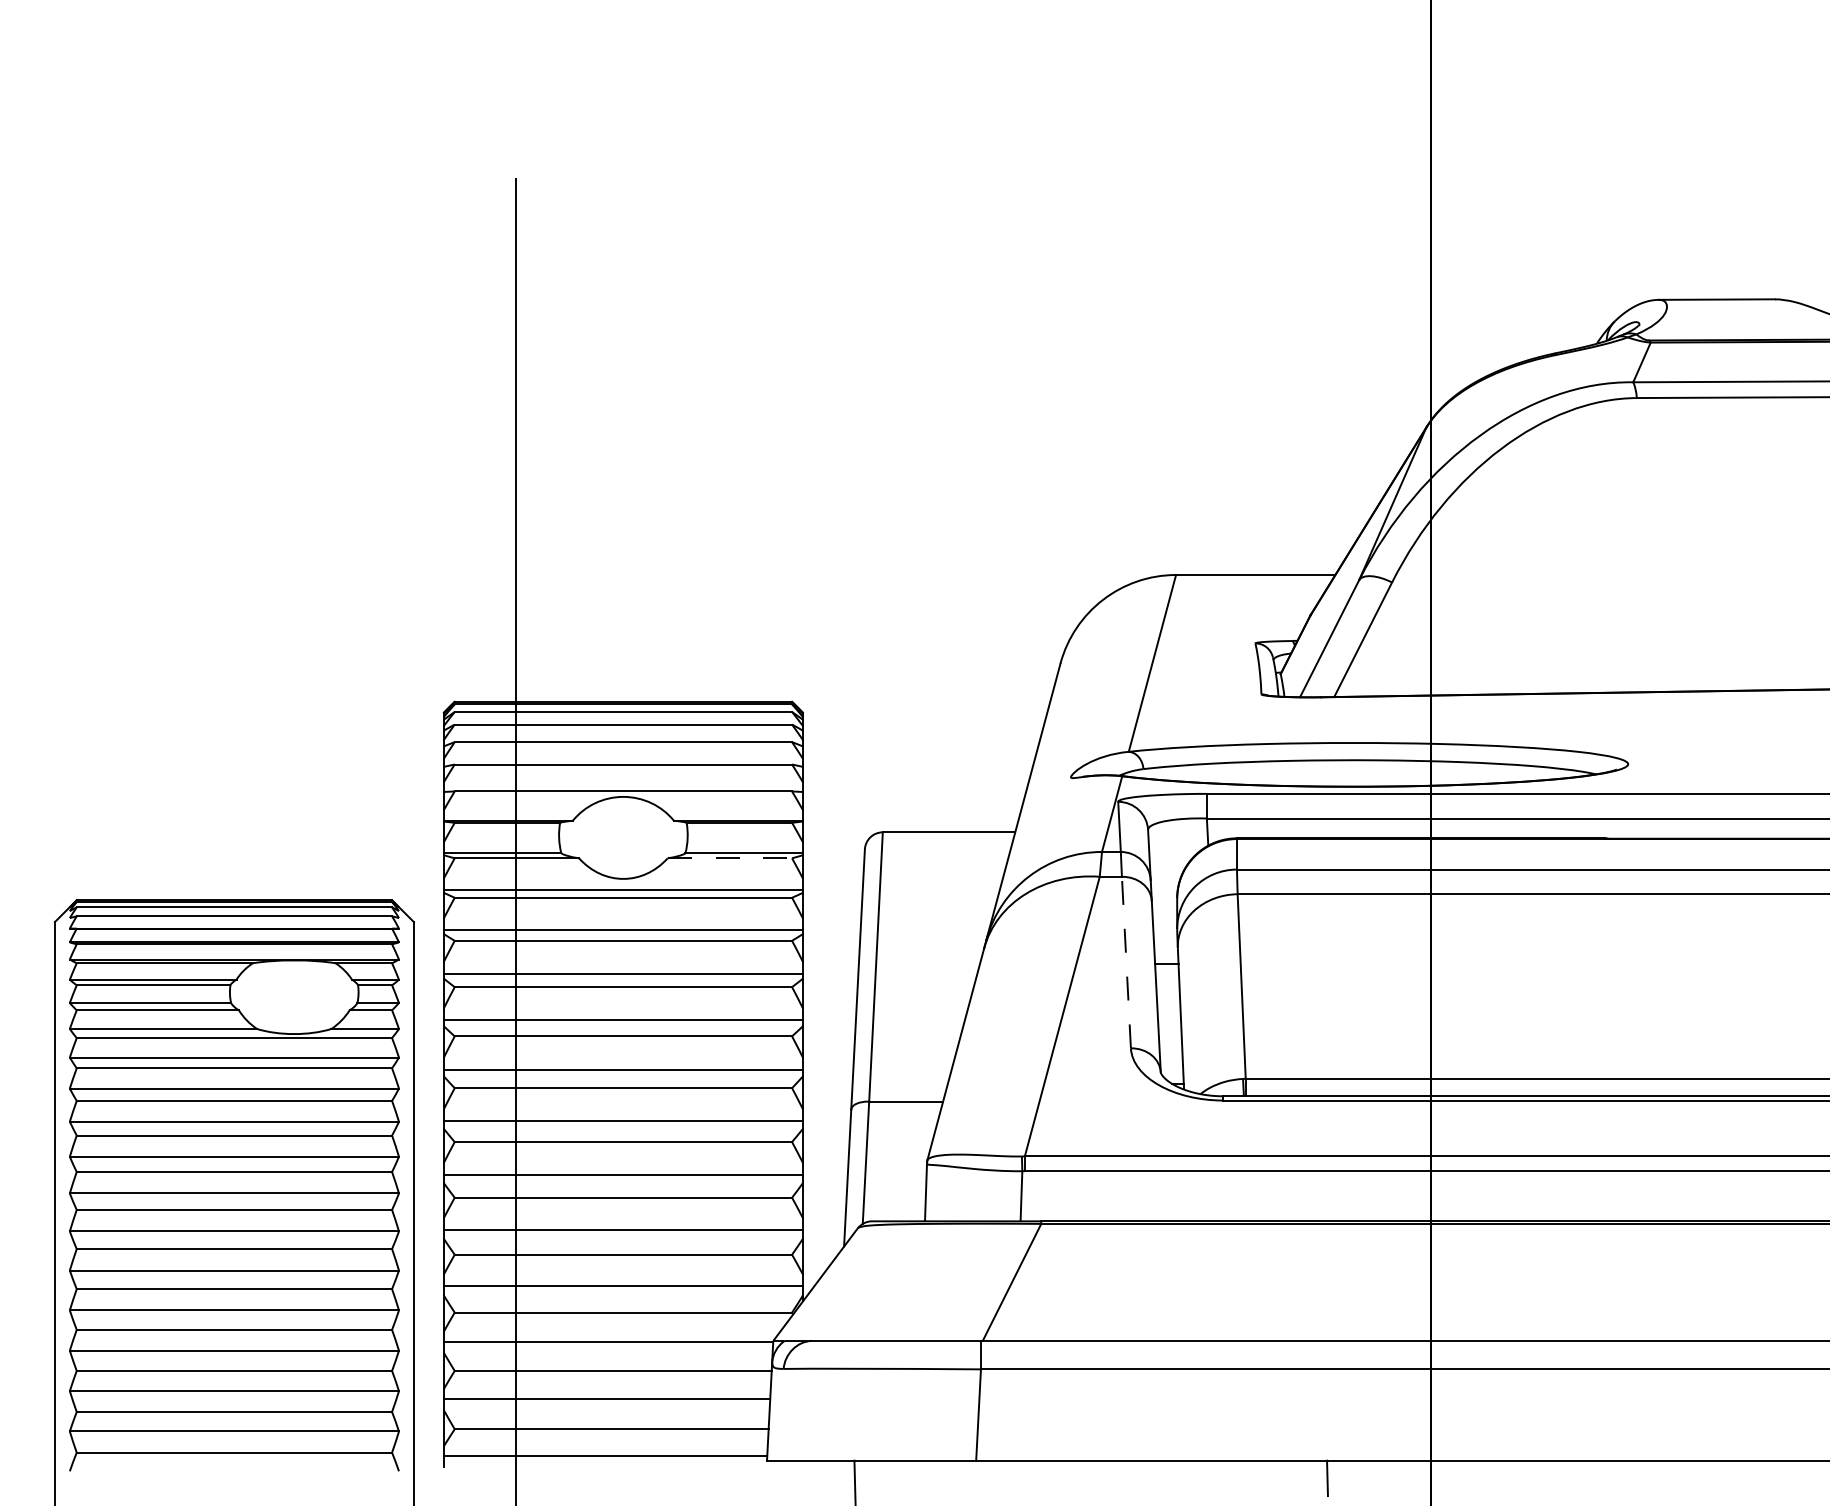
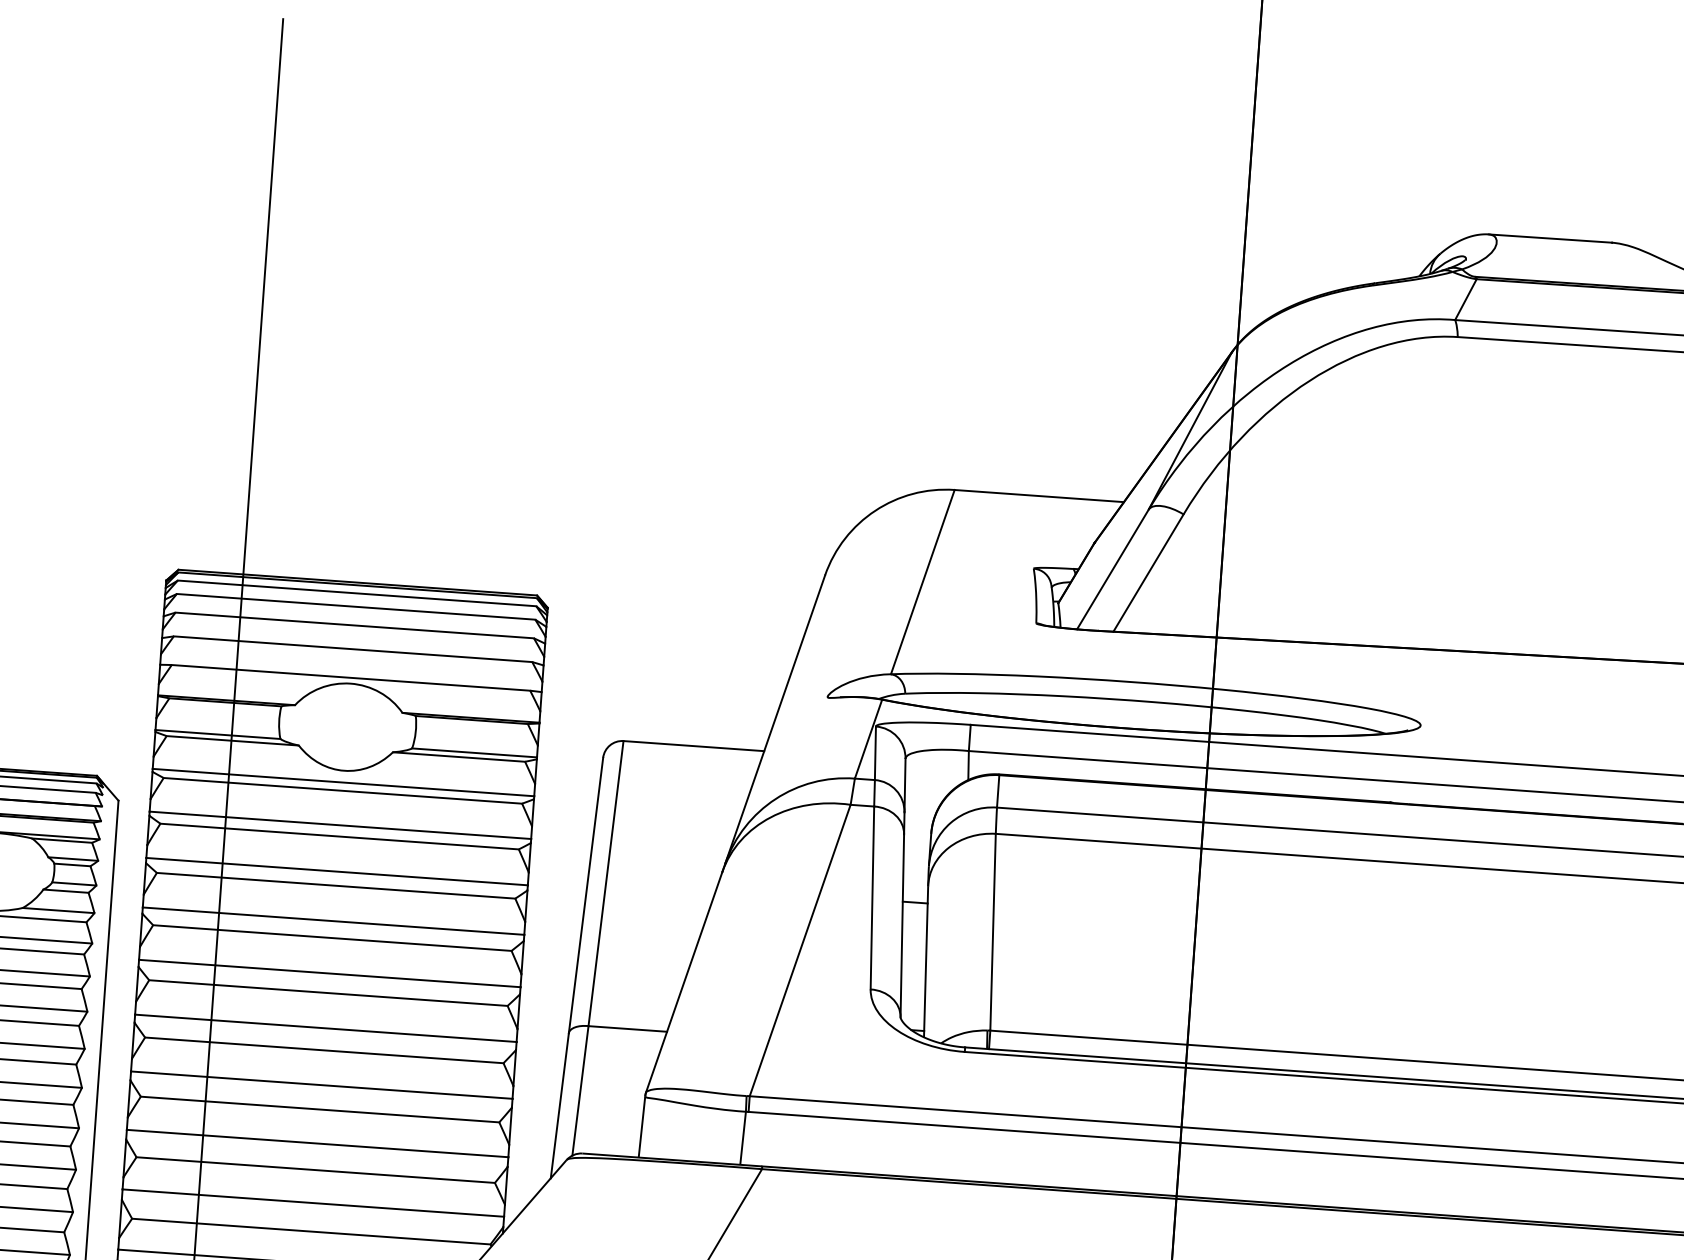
line: (730, 858) -> (459, 757), dashed -> solid
line: (1126, 962) -> (872, 897), dashed -> solid

